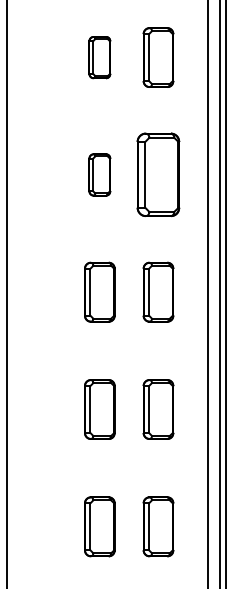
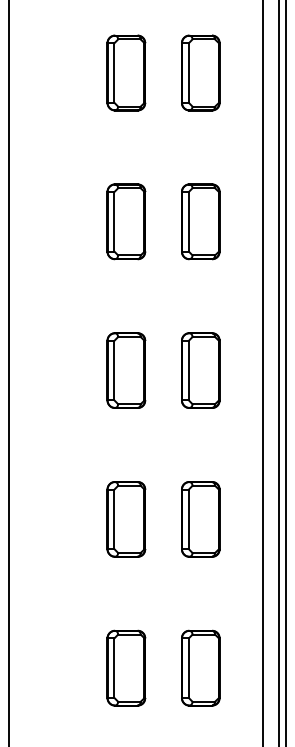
part: (99, 57) -> (126, 72), size x1.43
part: (99, 174) -> (126, 221), size x1.43
part: (158, 174) -> (200, 221), size x0.71

